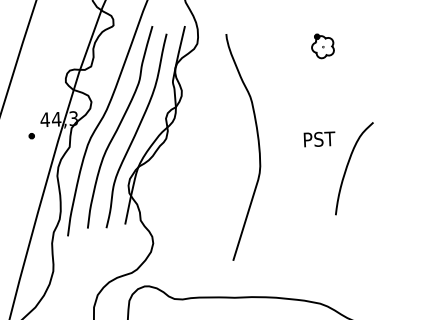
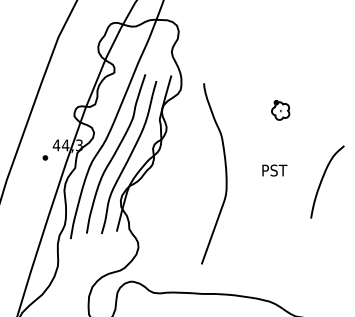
part: (322, 46) -> (280, 110), moved
curve: (349, 164) -> (323, 178), moved

